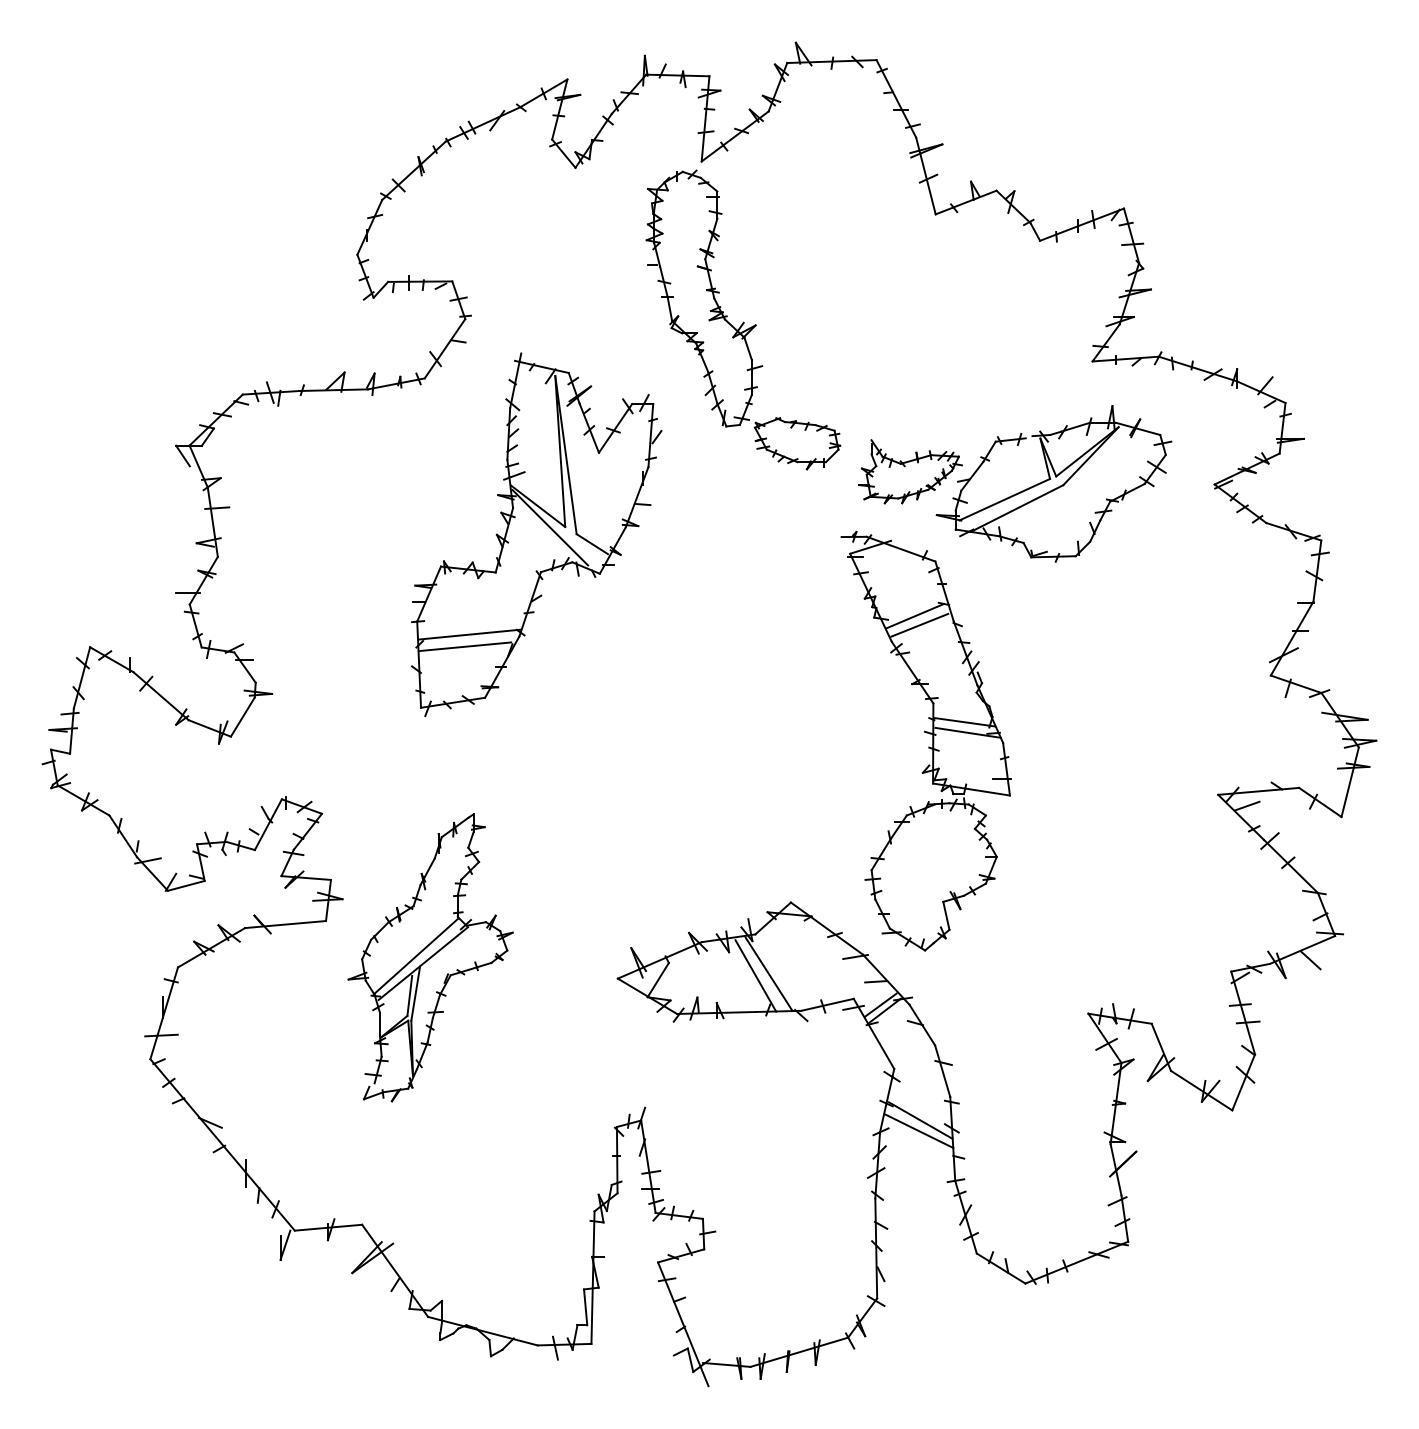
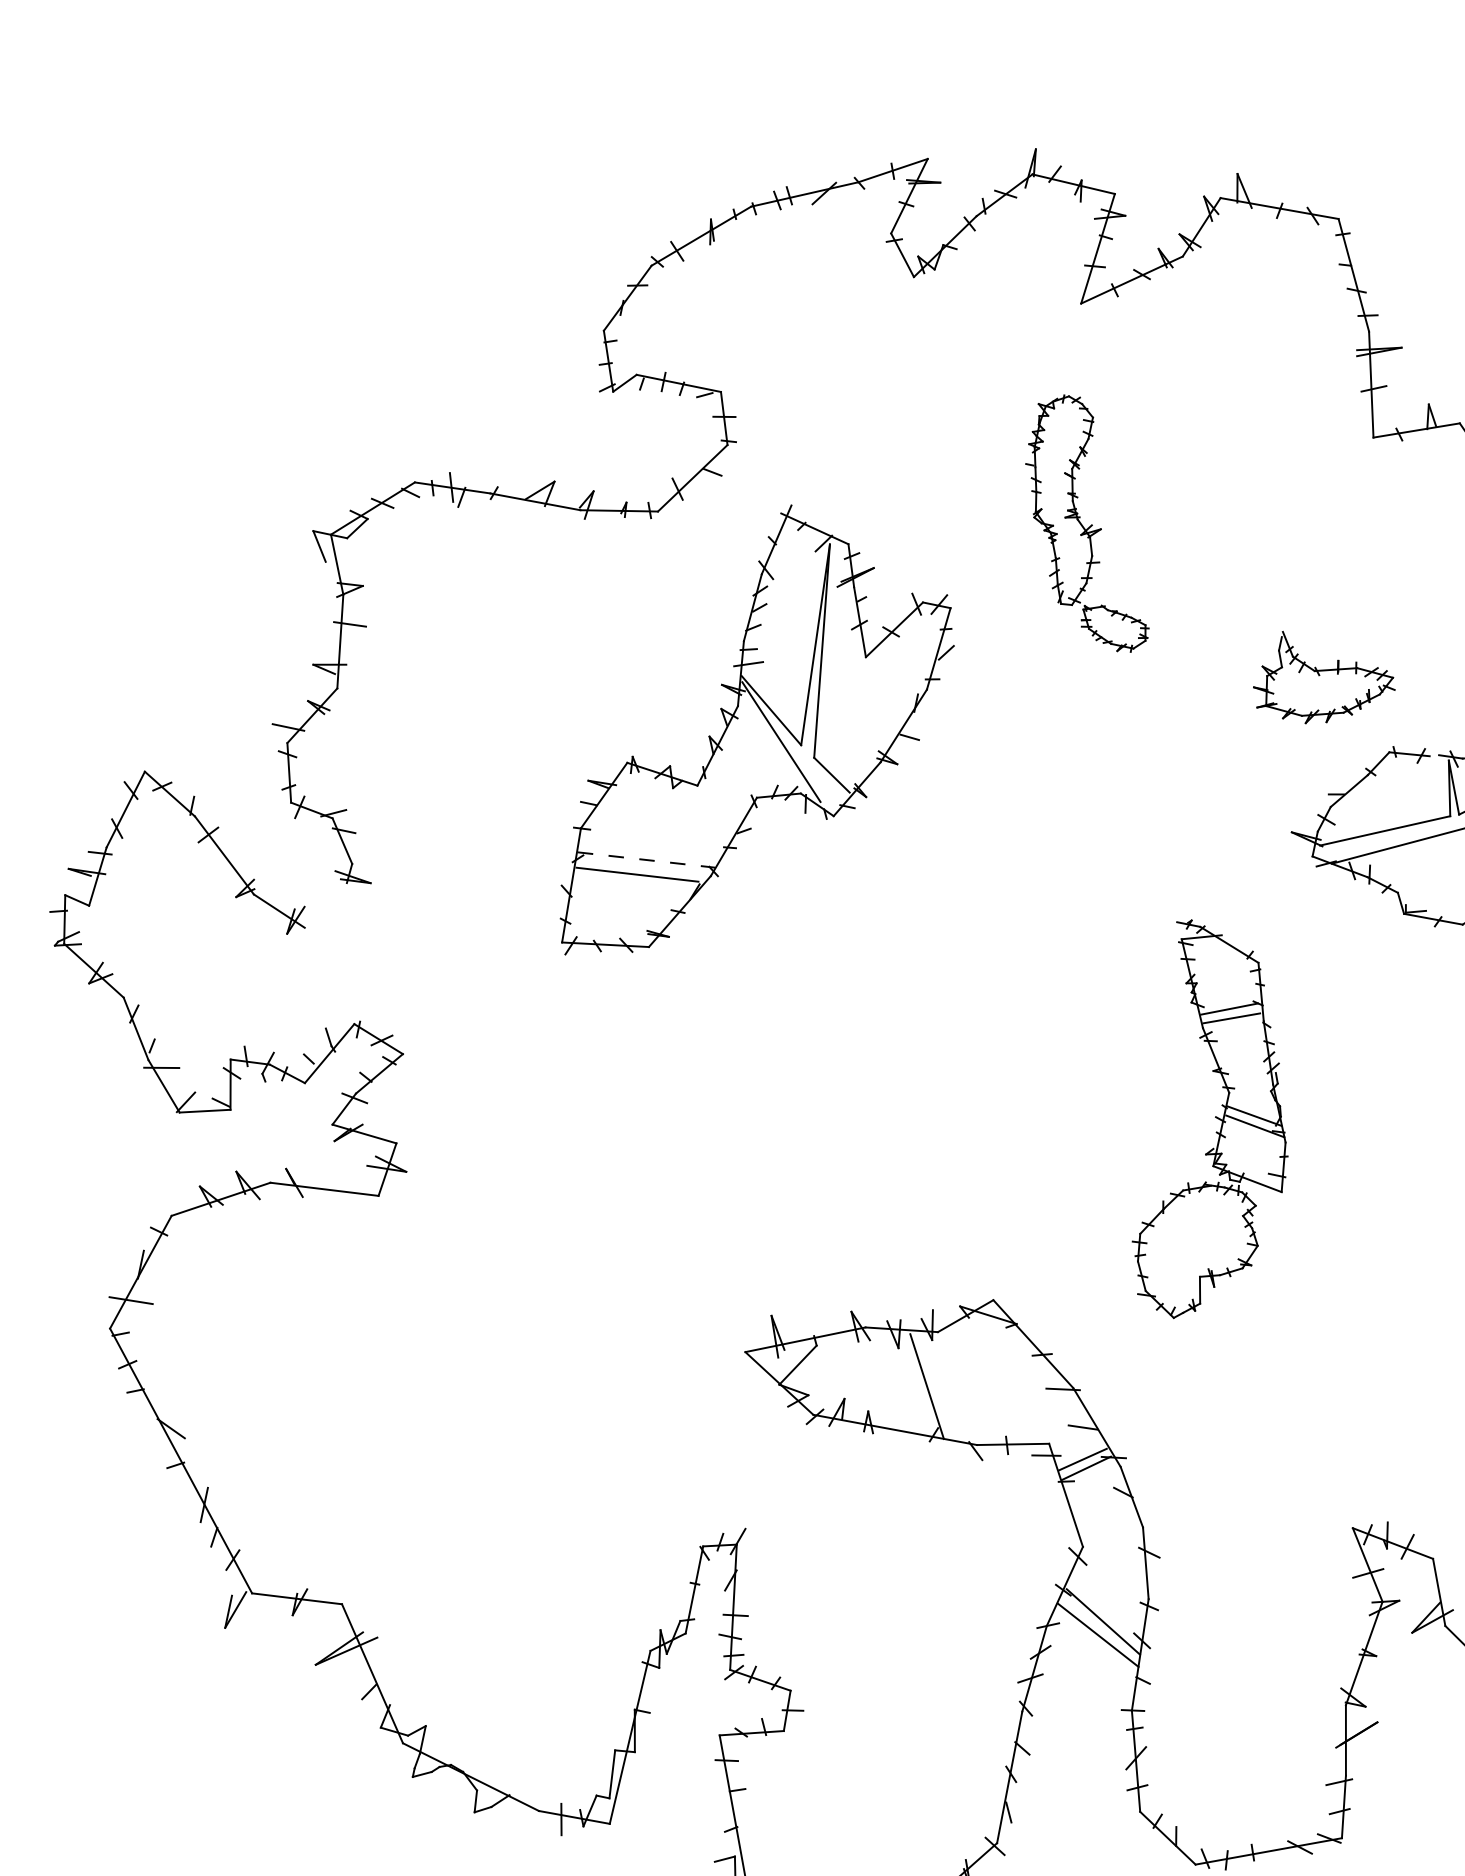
part: (743, 319) -> (1092, 522), size x0.6
part: (910, 471) -> (1325, 683), moved
line: (470, 634) -> (647, 860), solid -> dashed
line: (242, 716) -> (325, 904), removed
part: (925, 741) -> (1214, 1126), size x0.7
part: (430, 957) -> (505, 1272), removed
line: (768, 973) -> (944, 1386), removed

